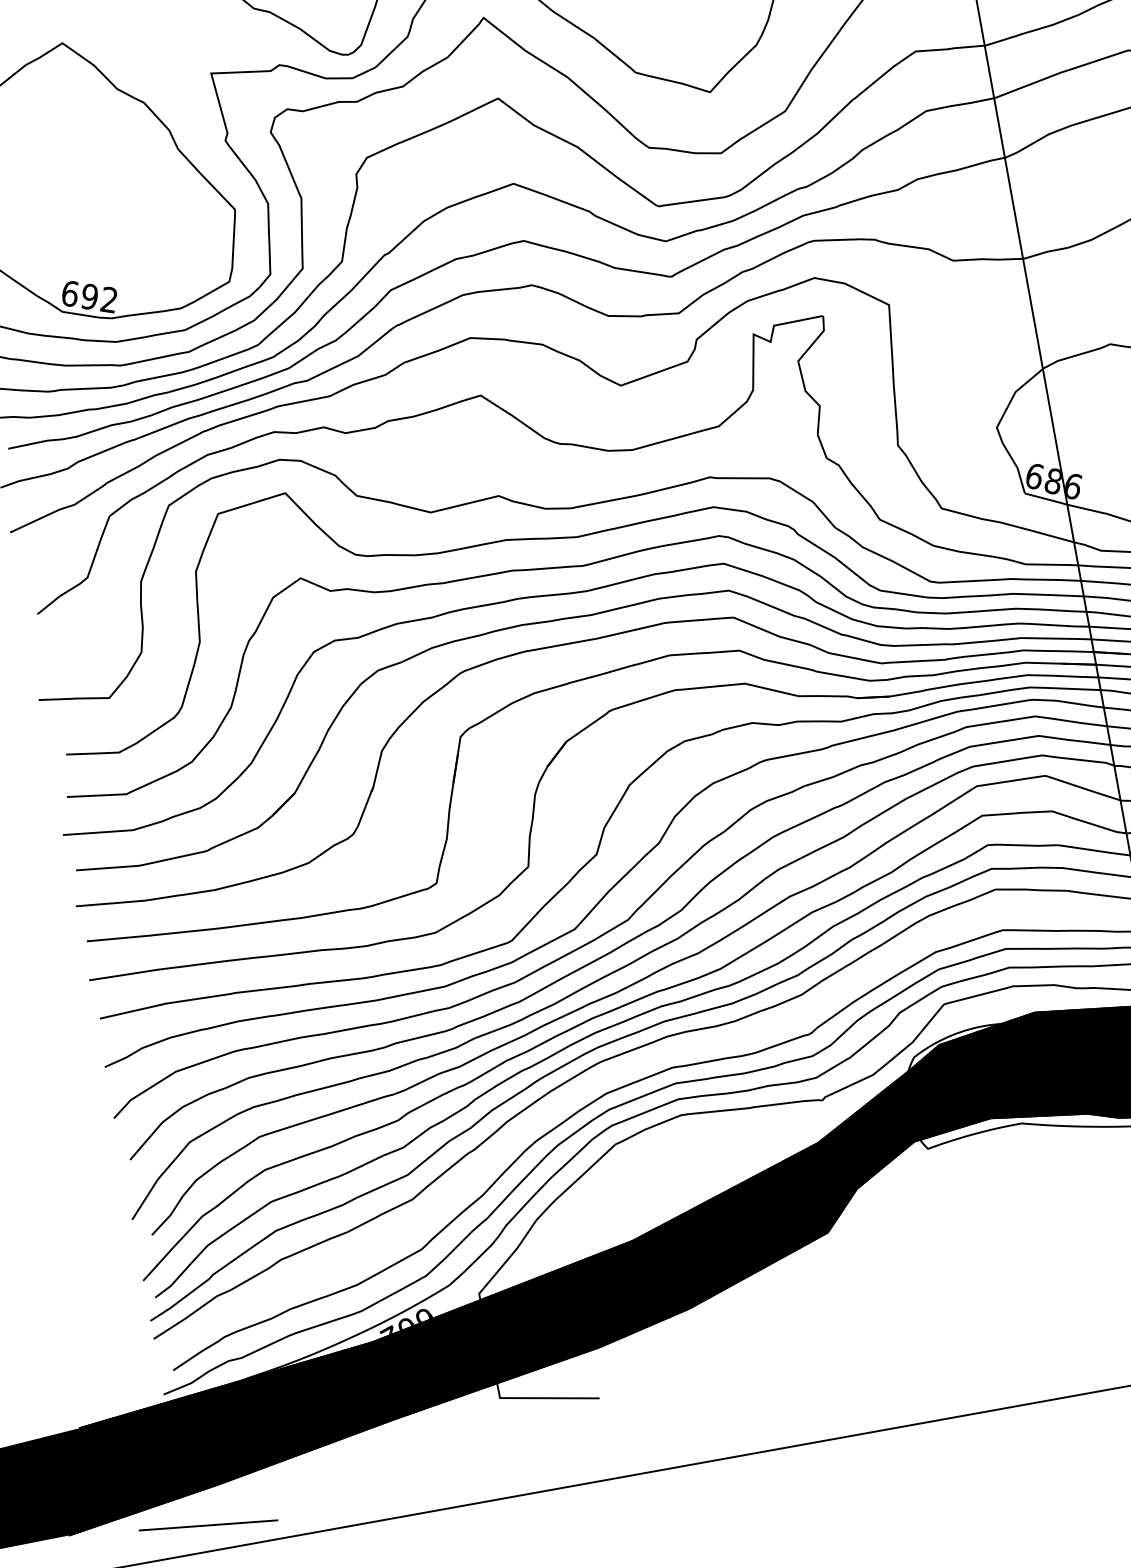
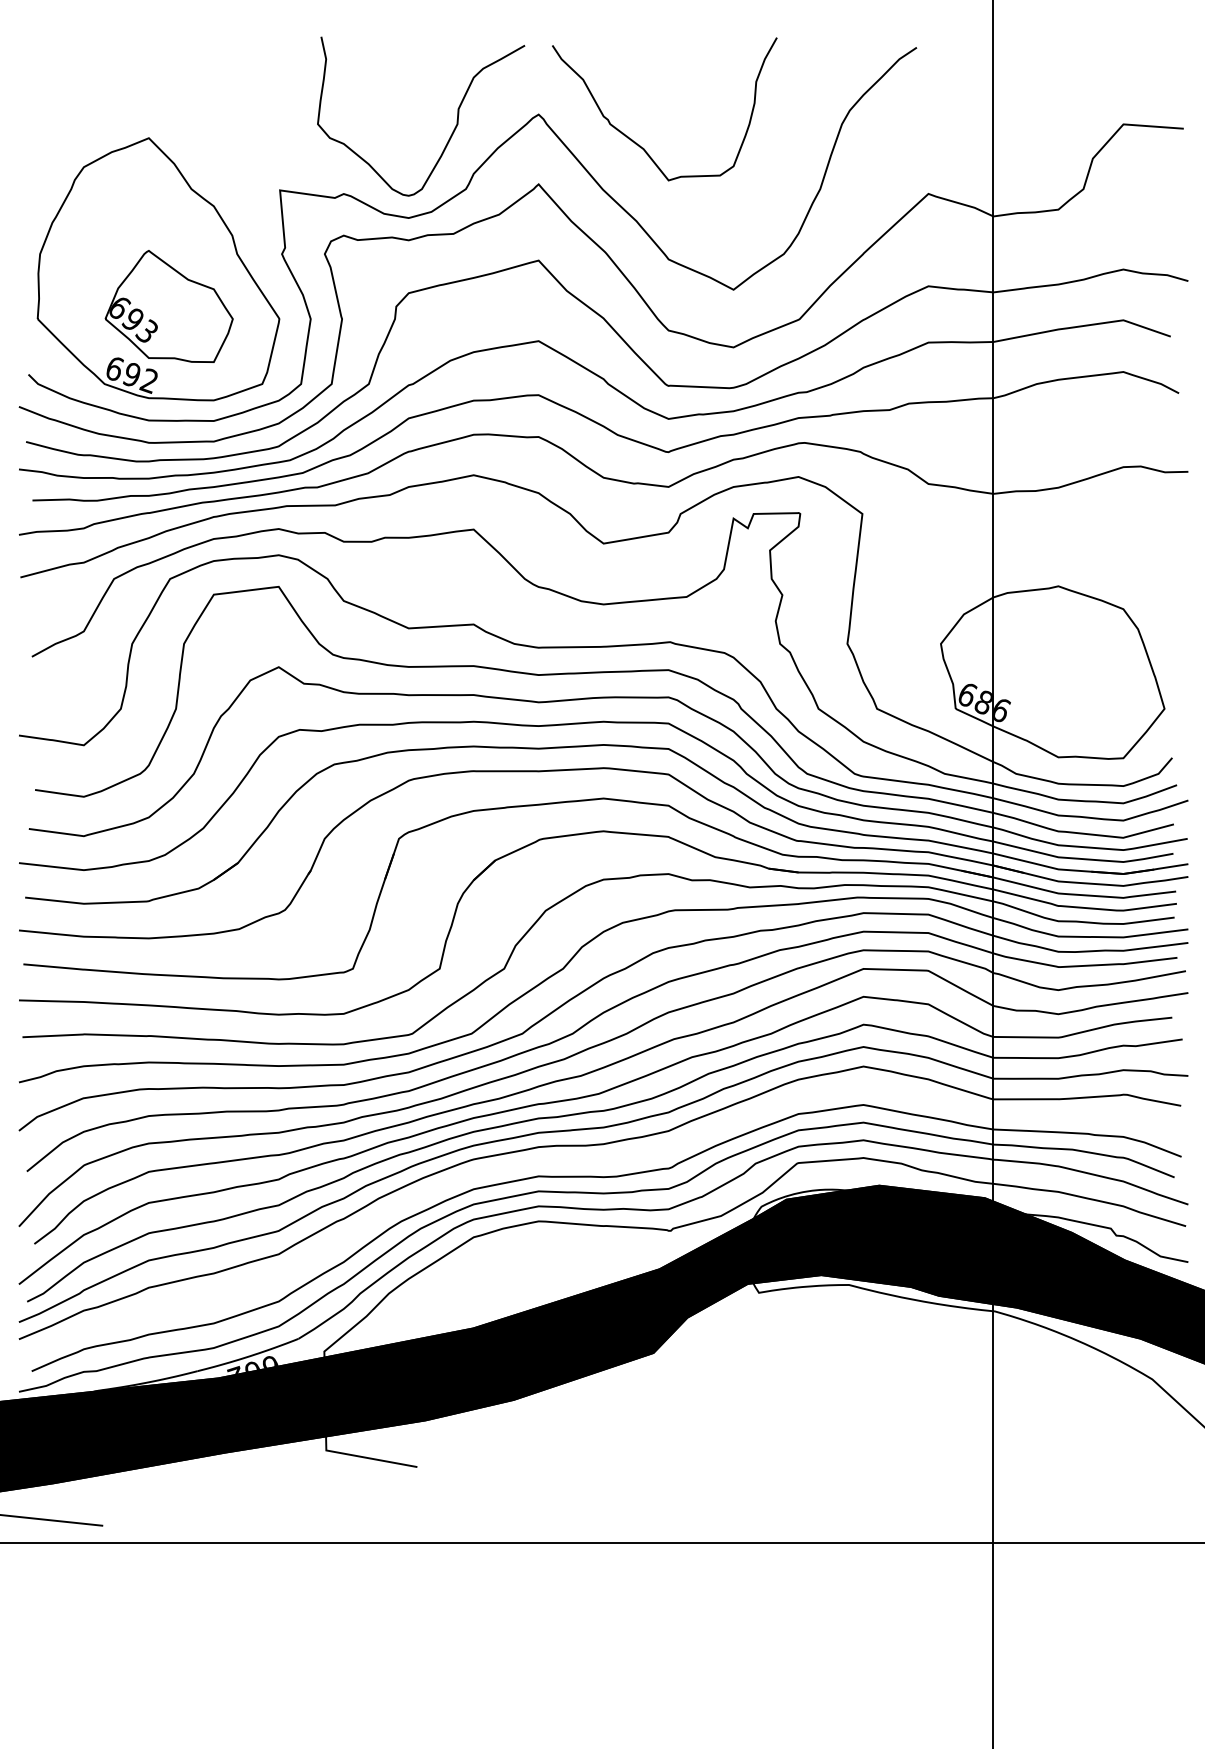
part: (115, 217) -> (168, 306), added

